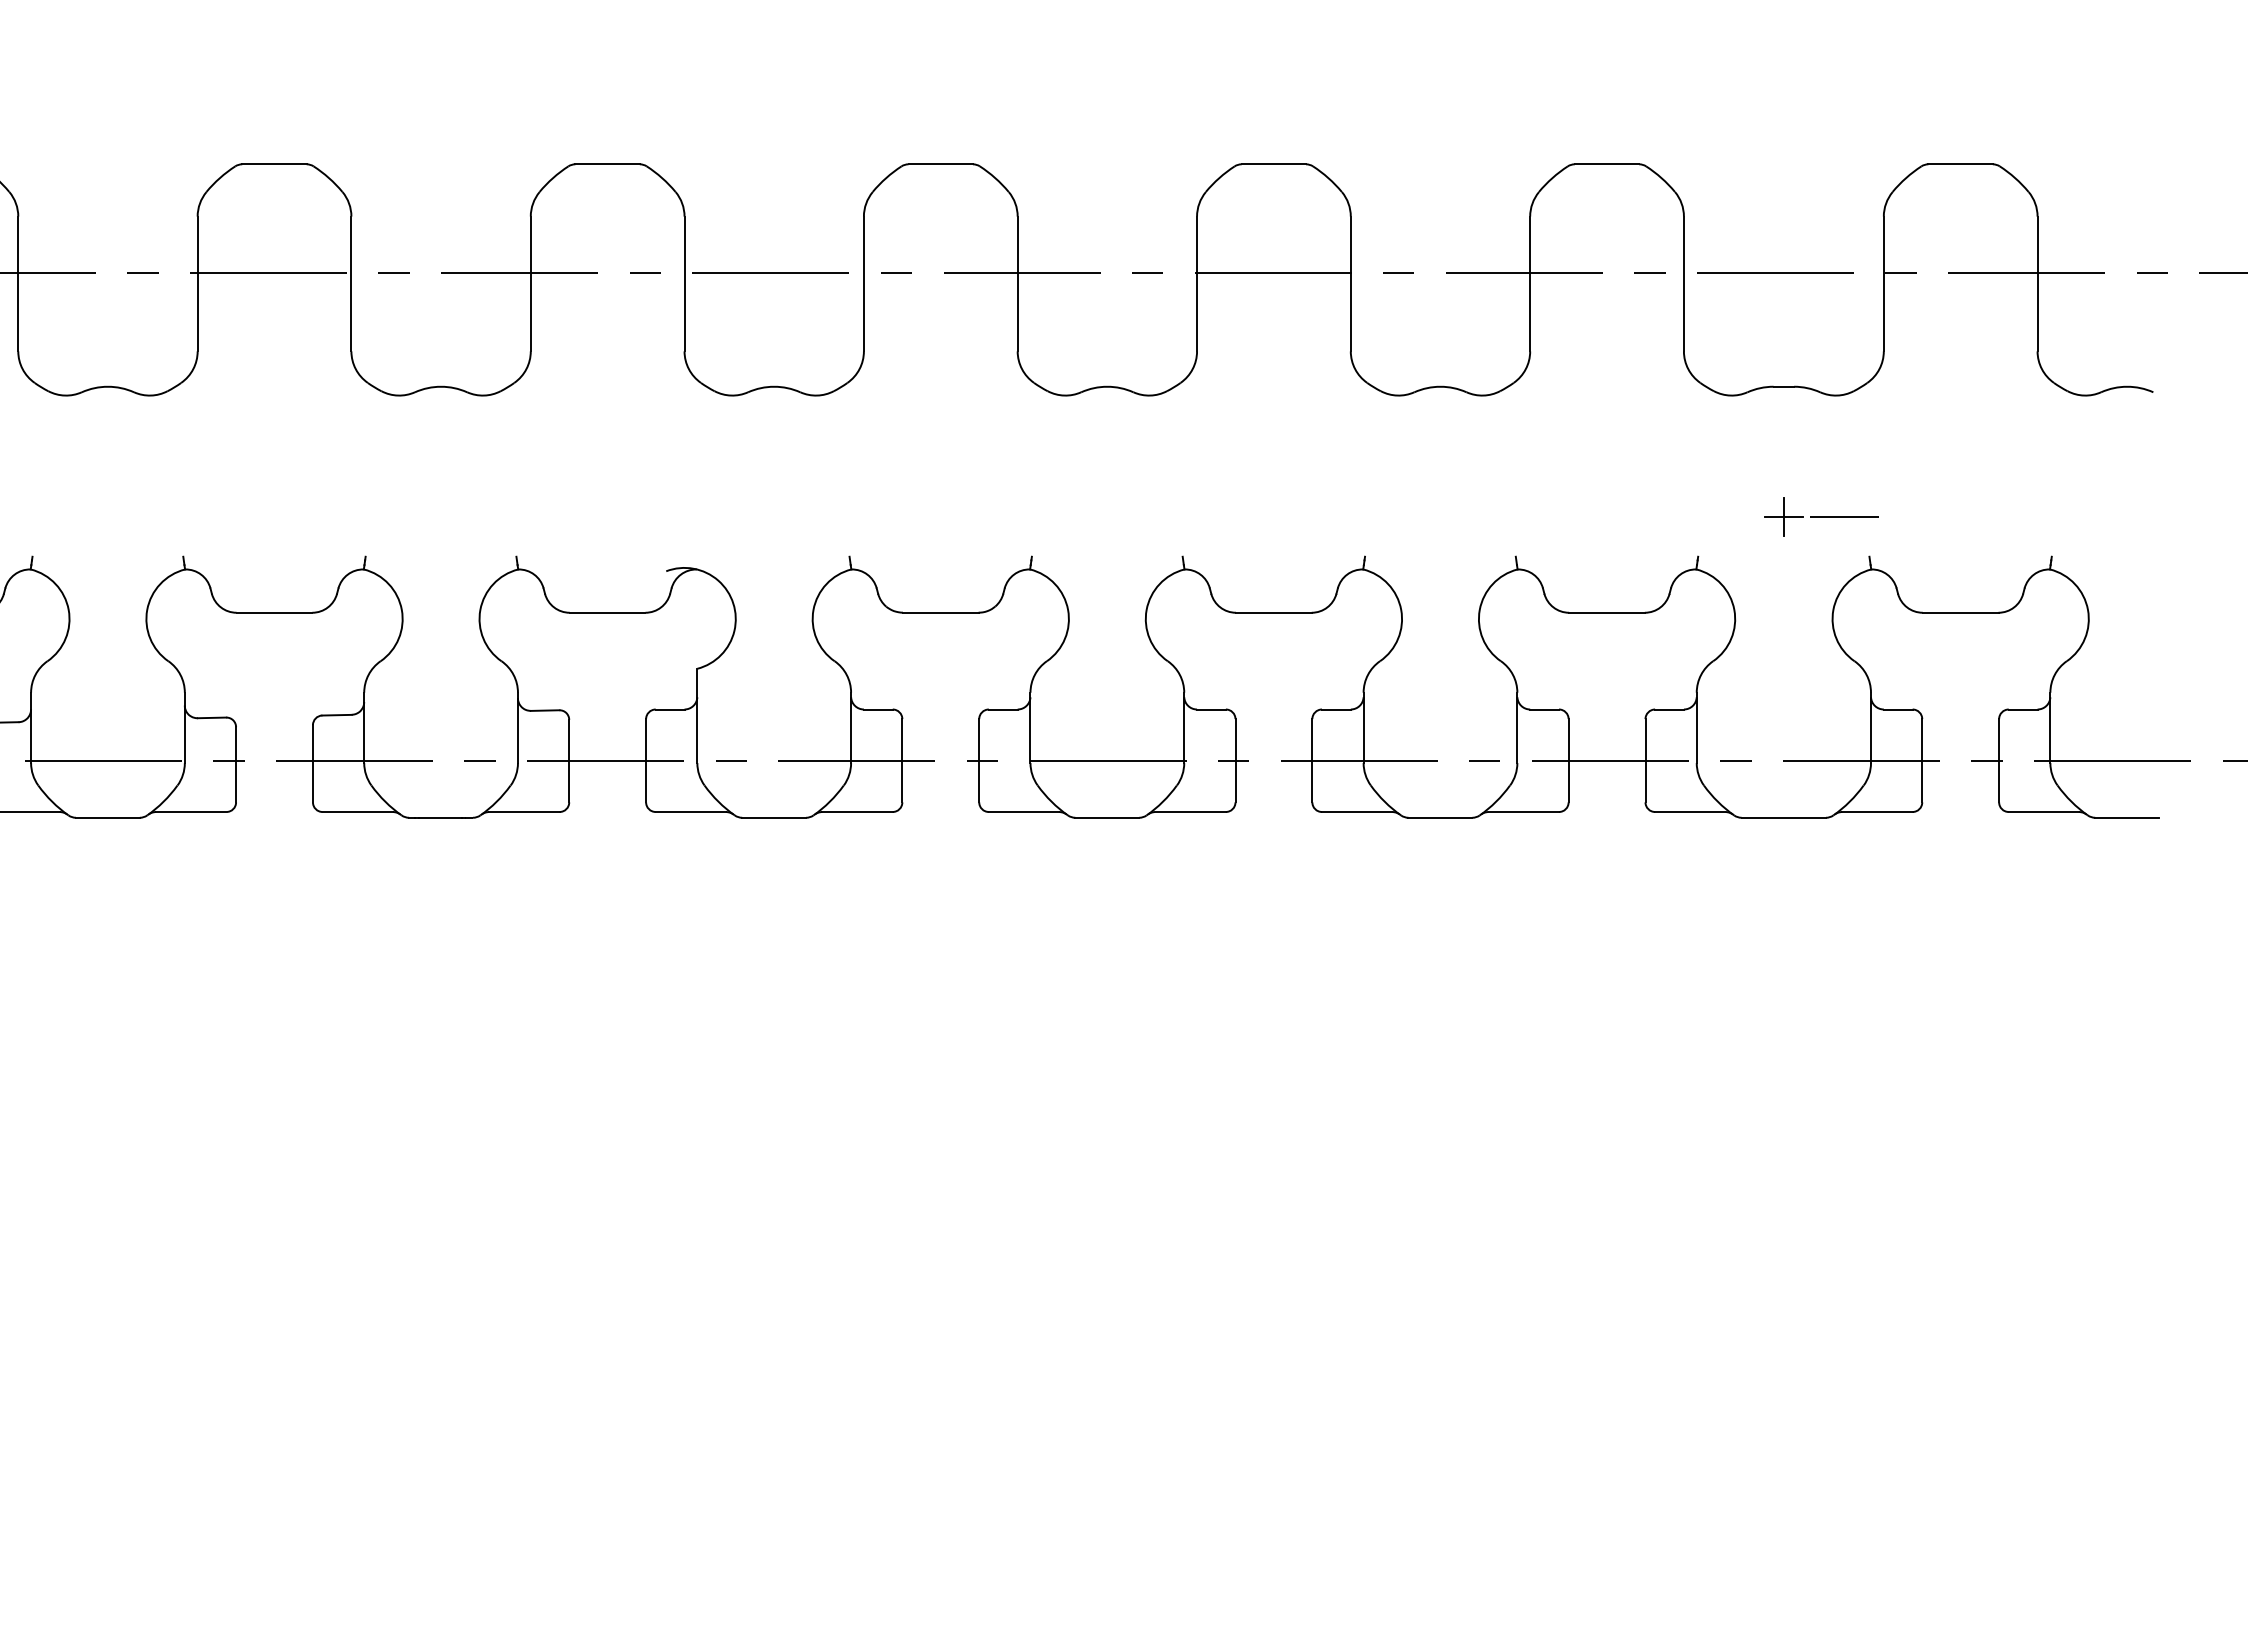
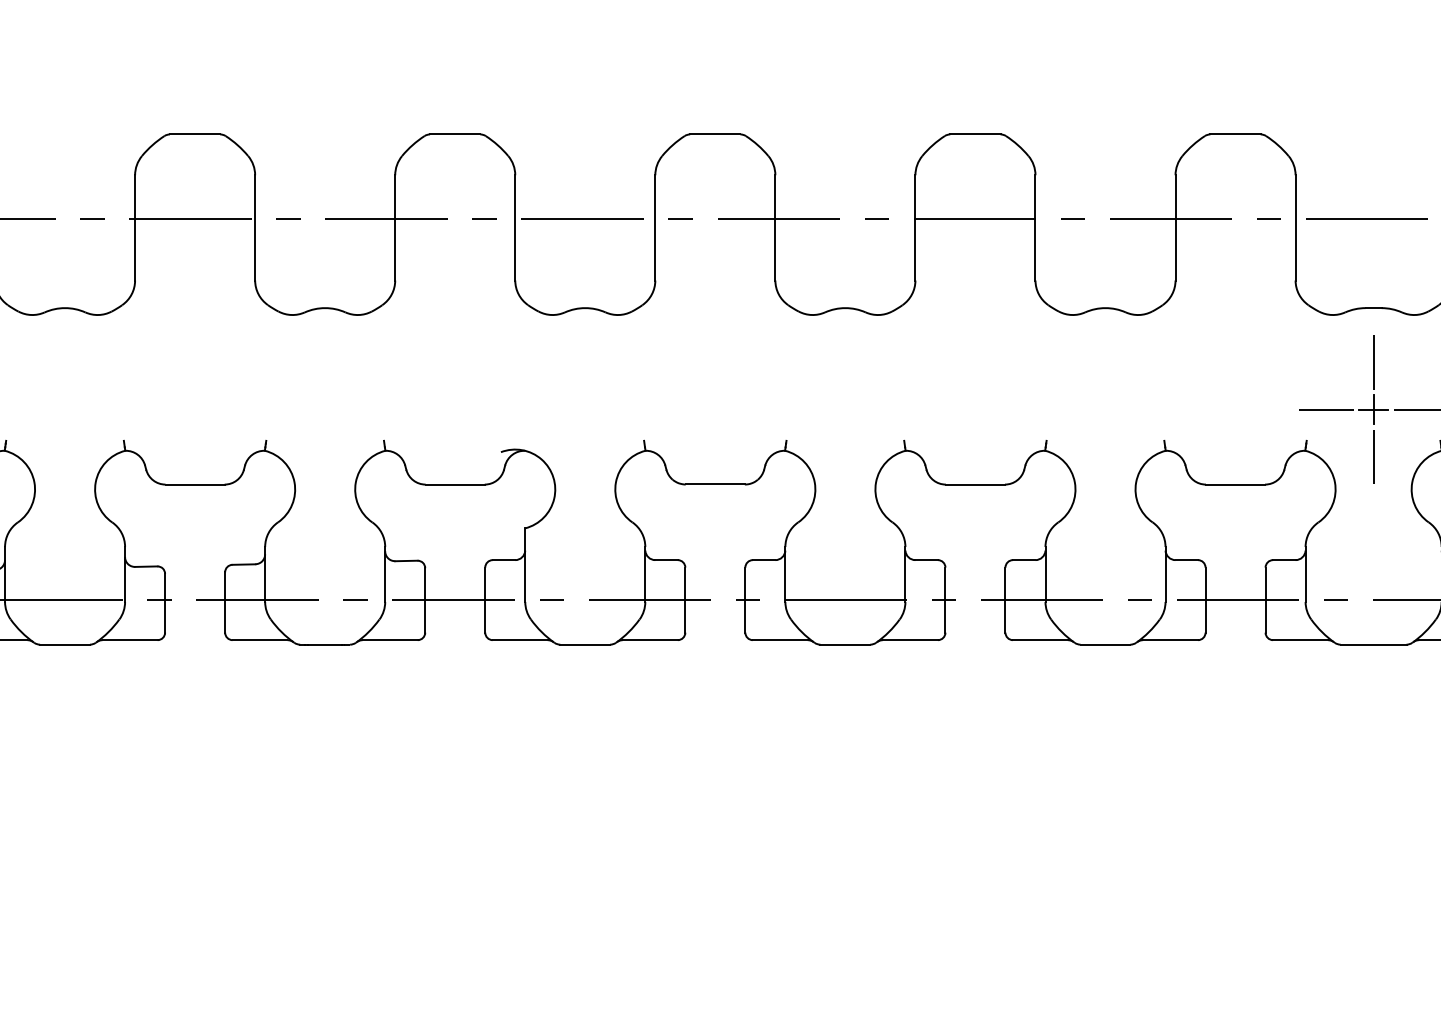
line: (1783, 456) -> (1373, 362), added
line: (1723, 516) -> (1326, 409), added
line: (1783, 576) -> (1373, 456), added

